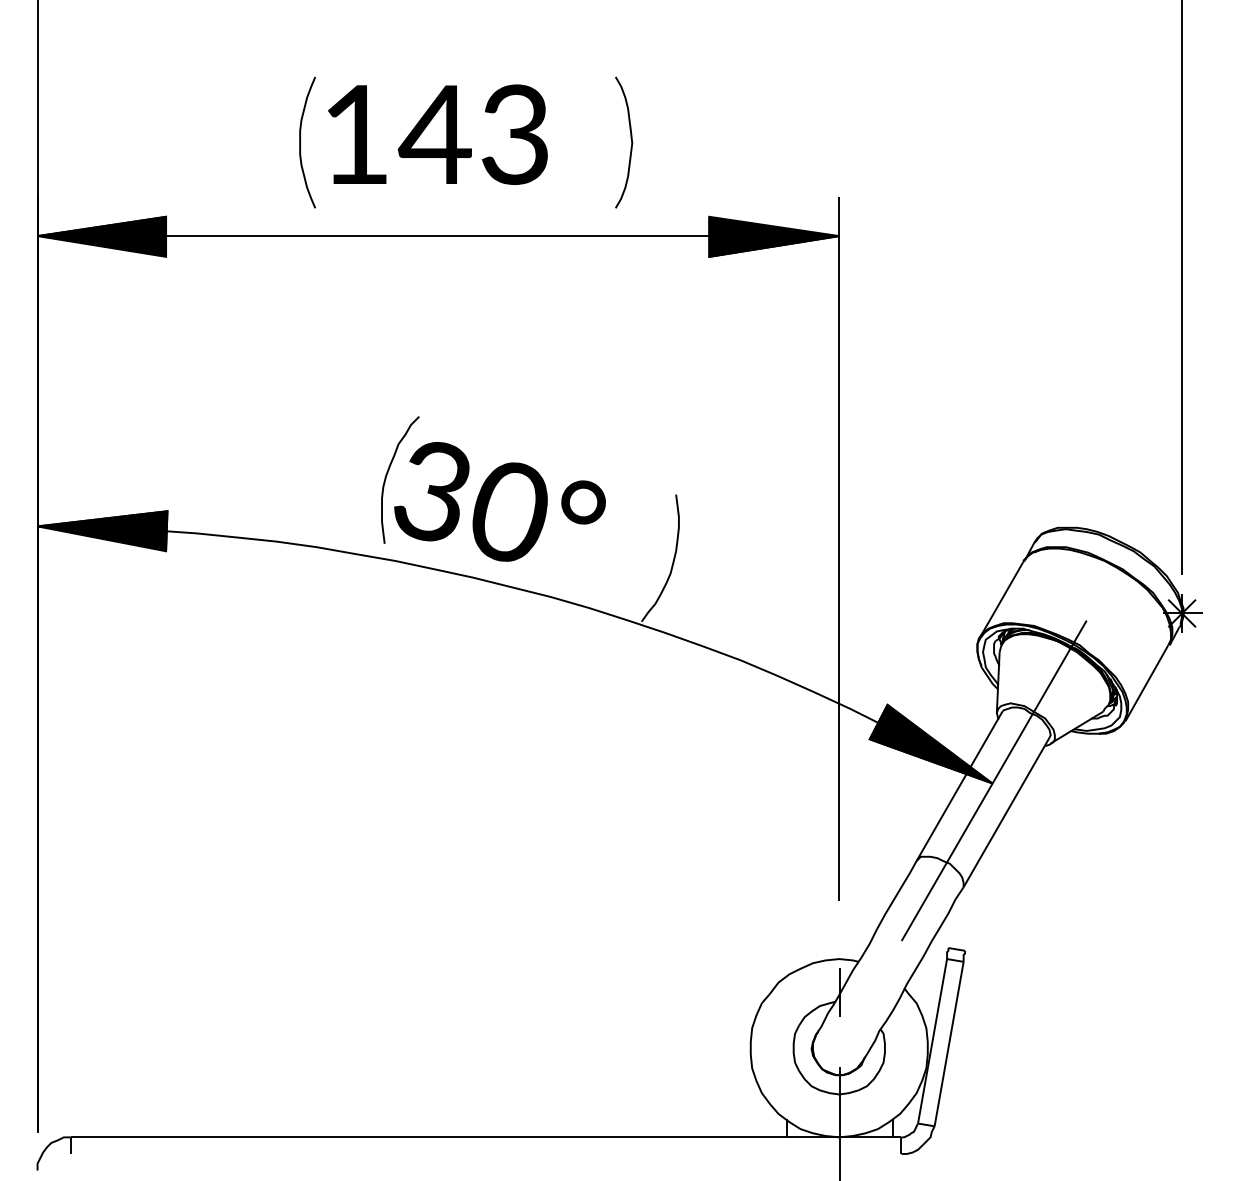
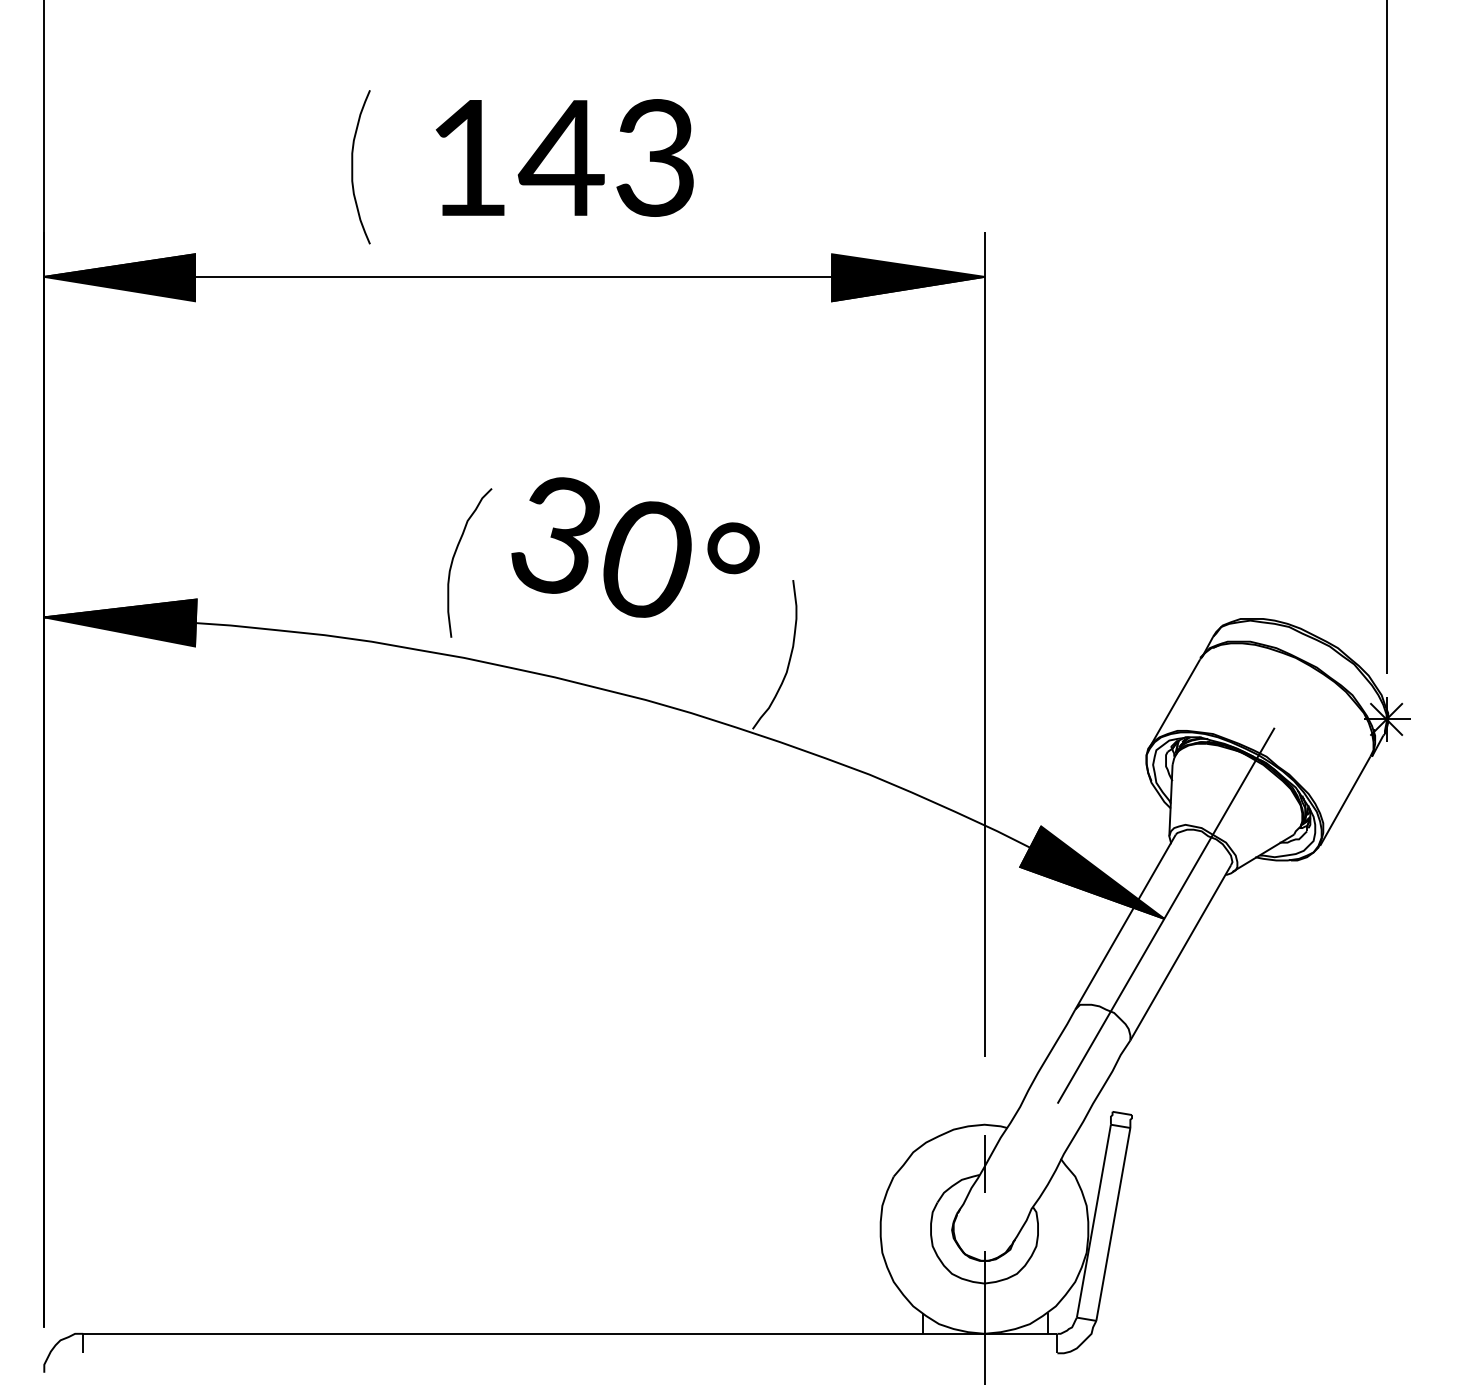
text: (437, 134) -> (564, 157), moved
curve: (631, 142) -> (740, 167), removed
text: (499, 501) -> (635, 547), moved

